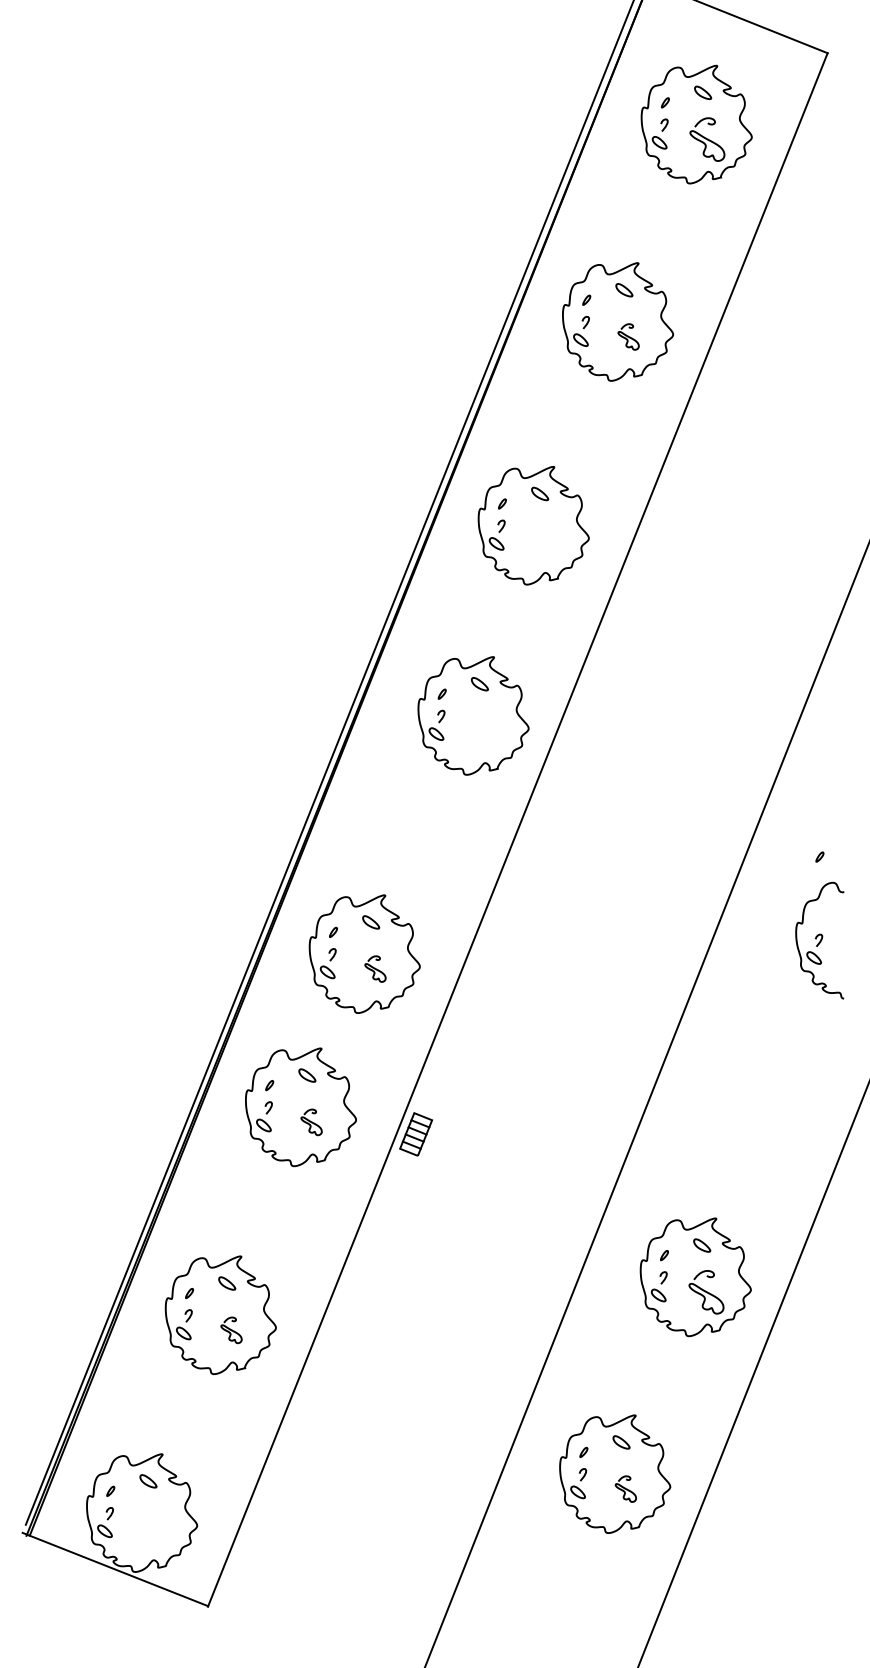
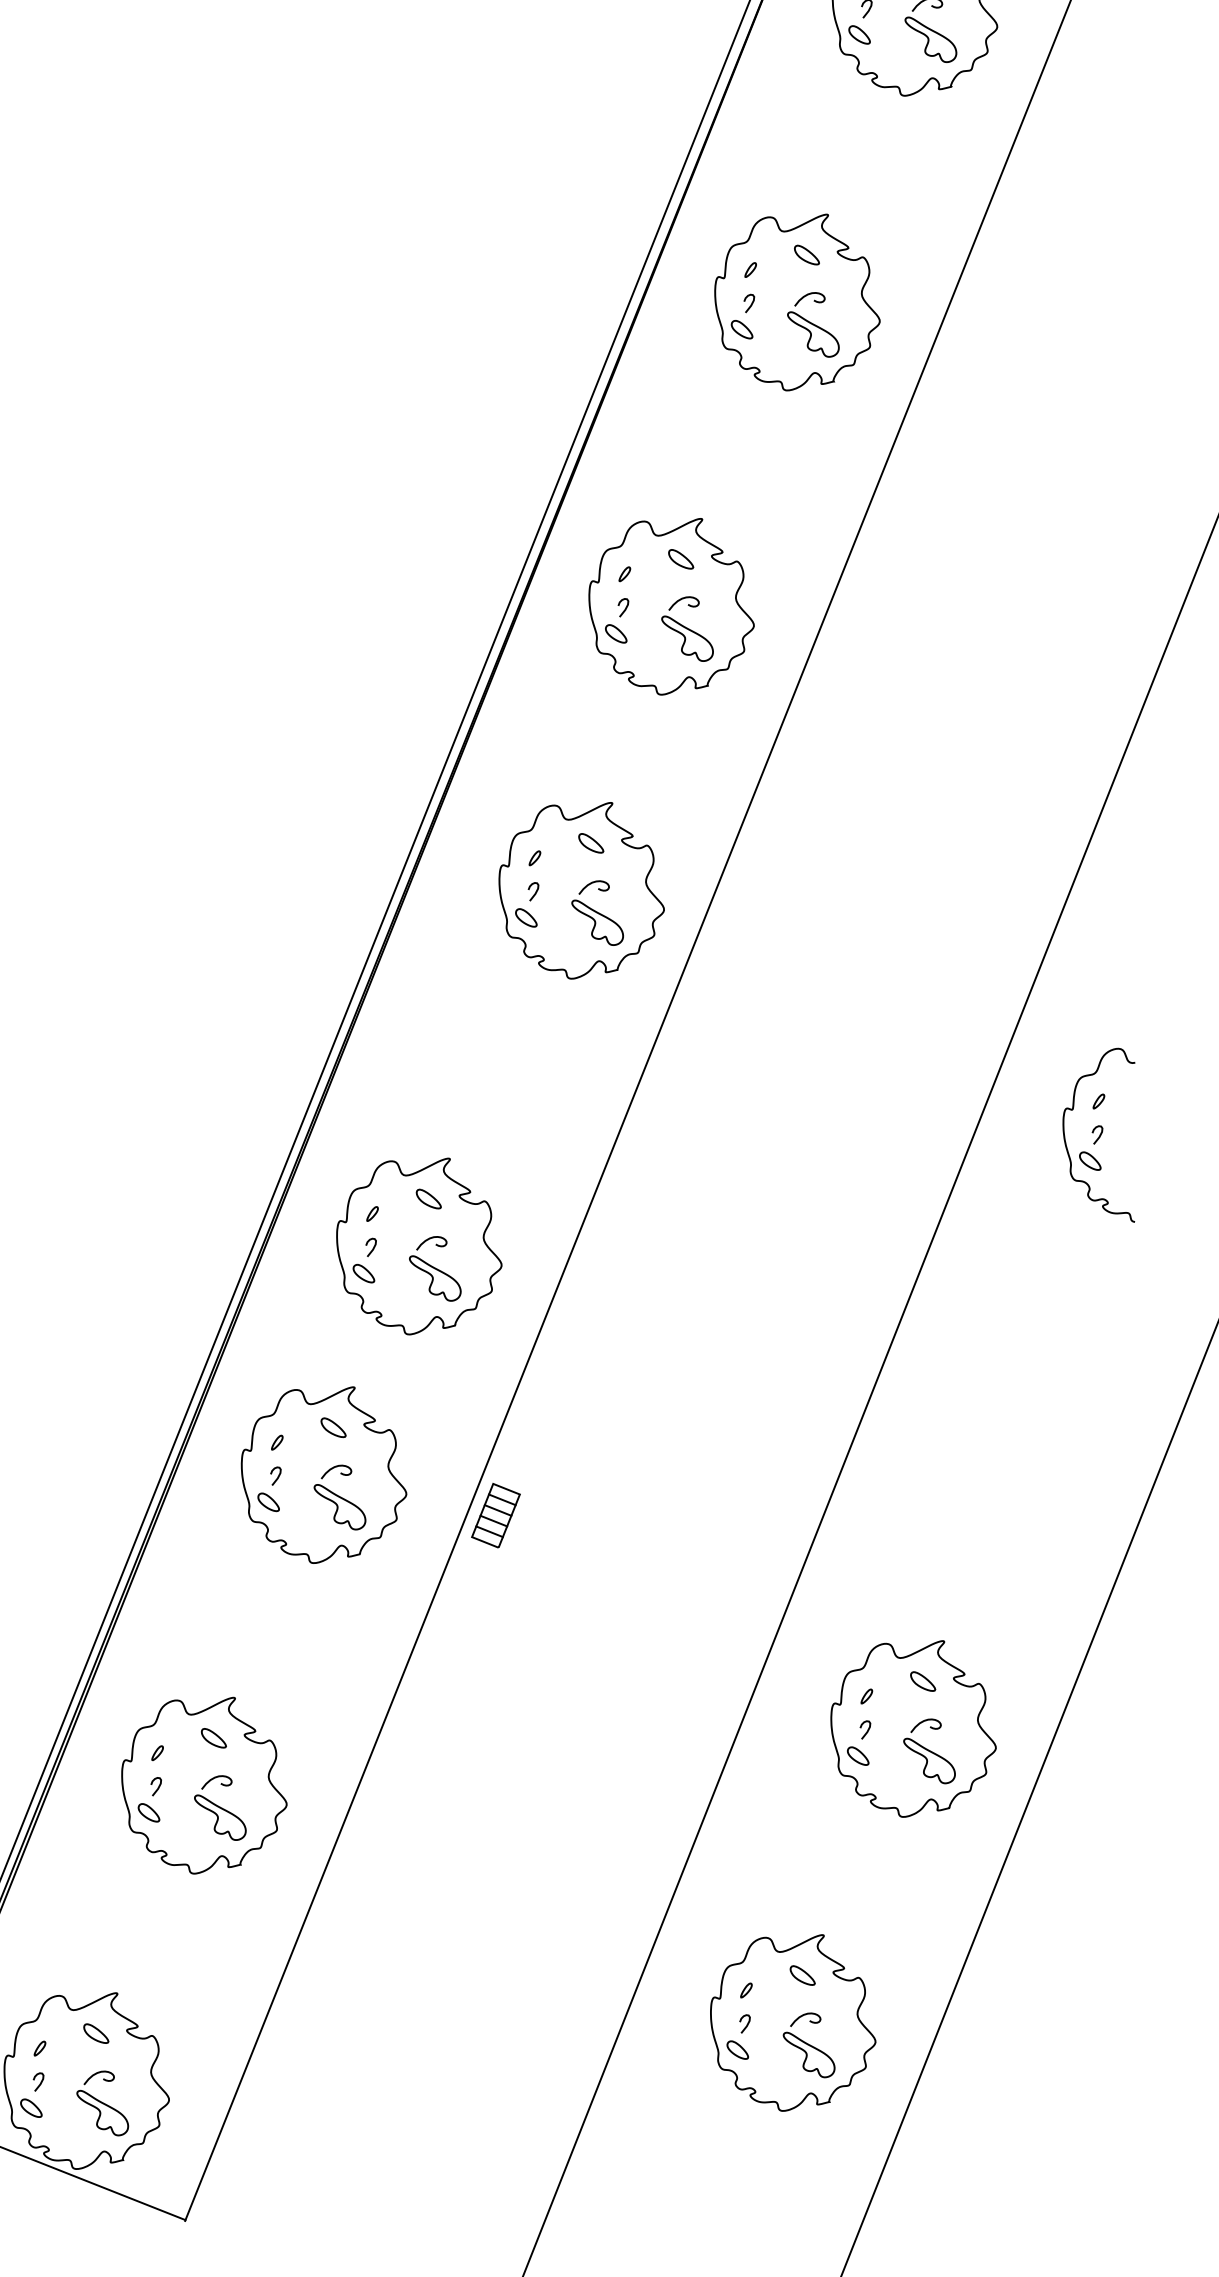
part: (628, 336) -> (813, 324), size x1.67
part: (544, 540) -> (687, 628), added
part: (484, 730) -> (598, 912), added
part: (819, 940) -> (1098, 1134), moved
part: (375, 968) -> (435, 1267), size x1.67
part: (311, 1122) -> (339, 1497), size x1.67
part: (231, 1330) -> (220, 1808), size x1.67
part: (625, 1488) -> (808, 2044), size x1.67
part: (152, 1527) -> (102, 2102), added

